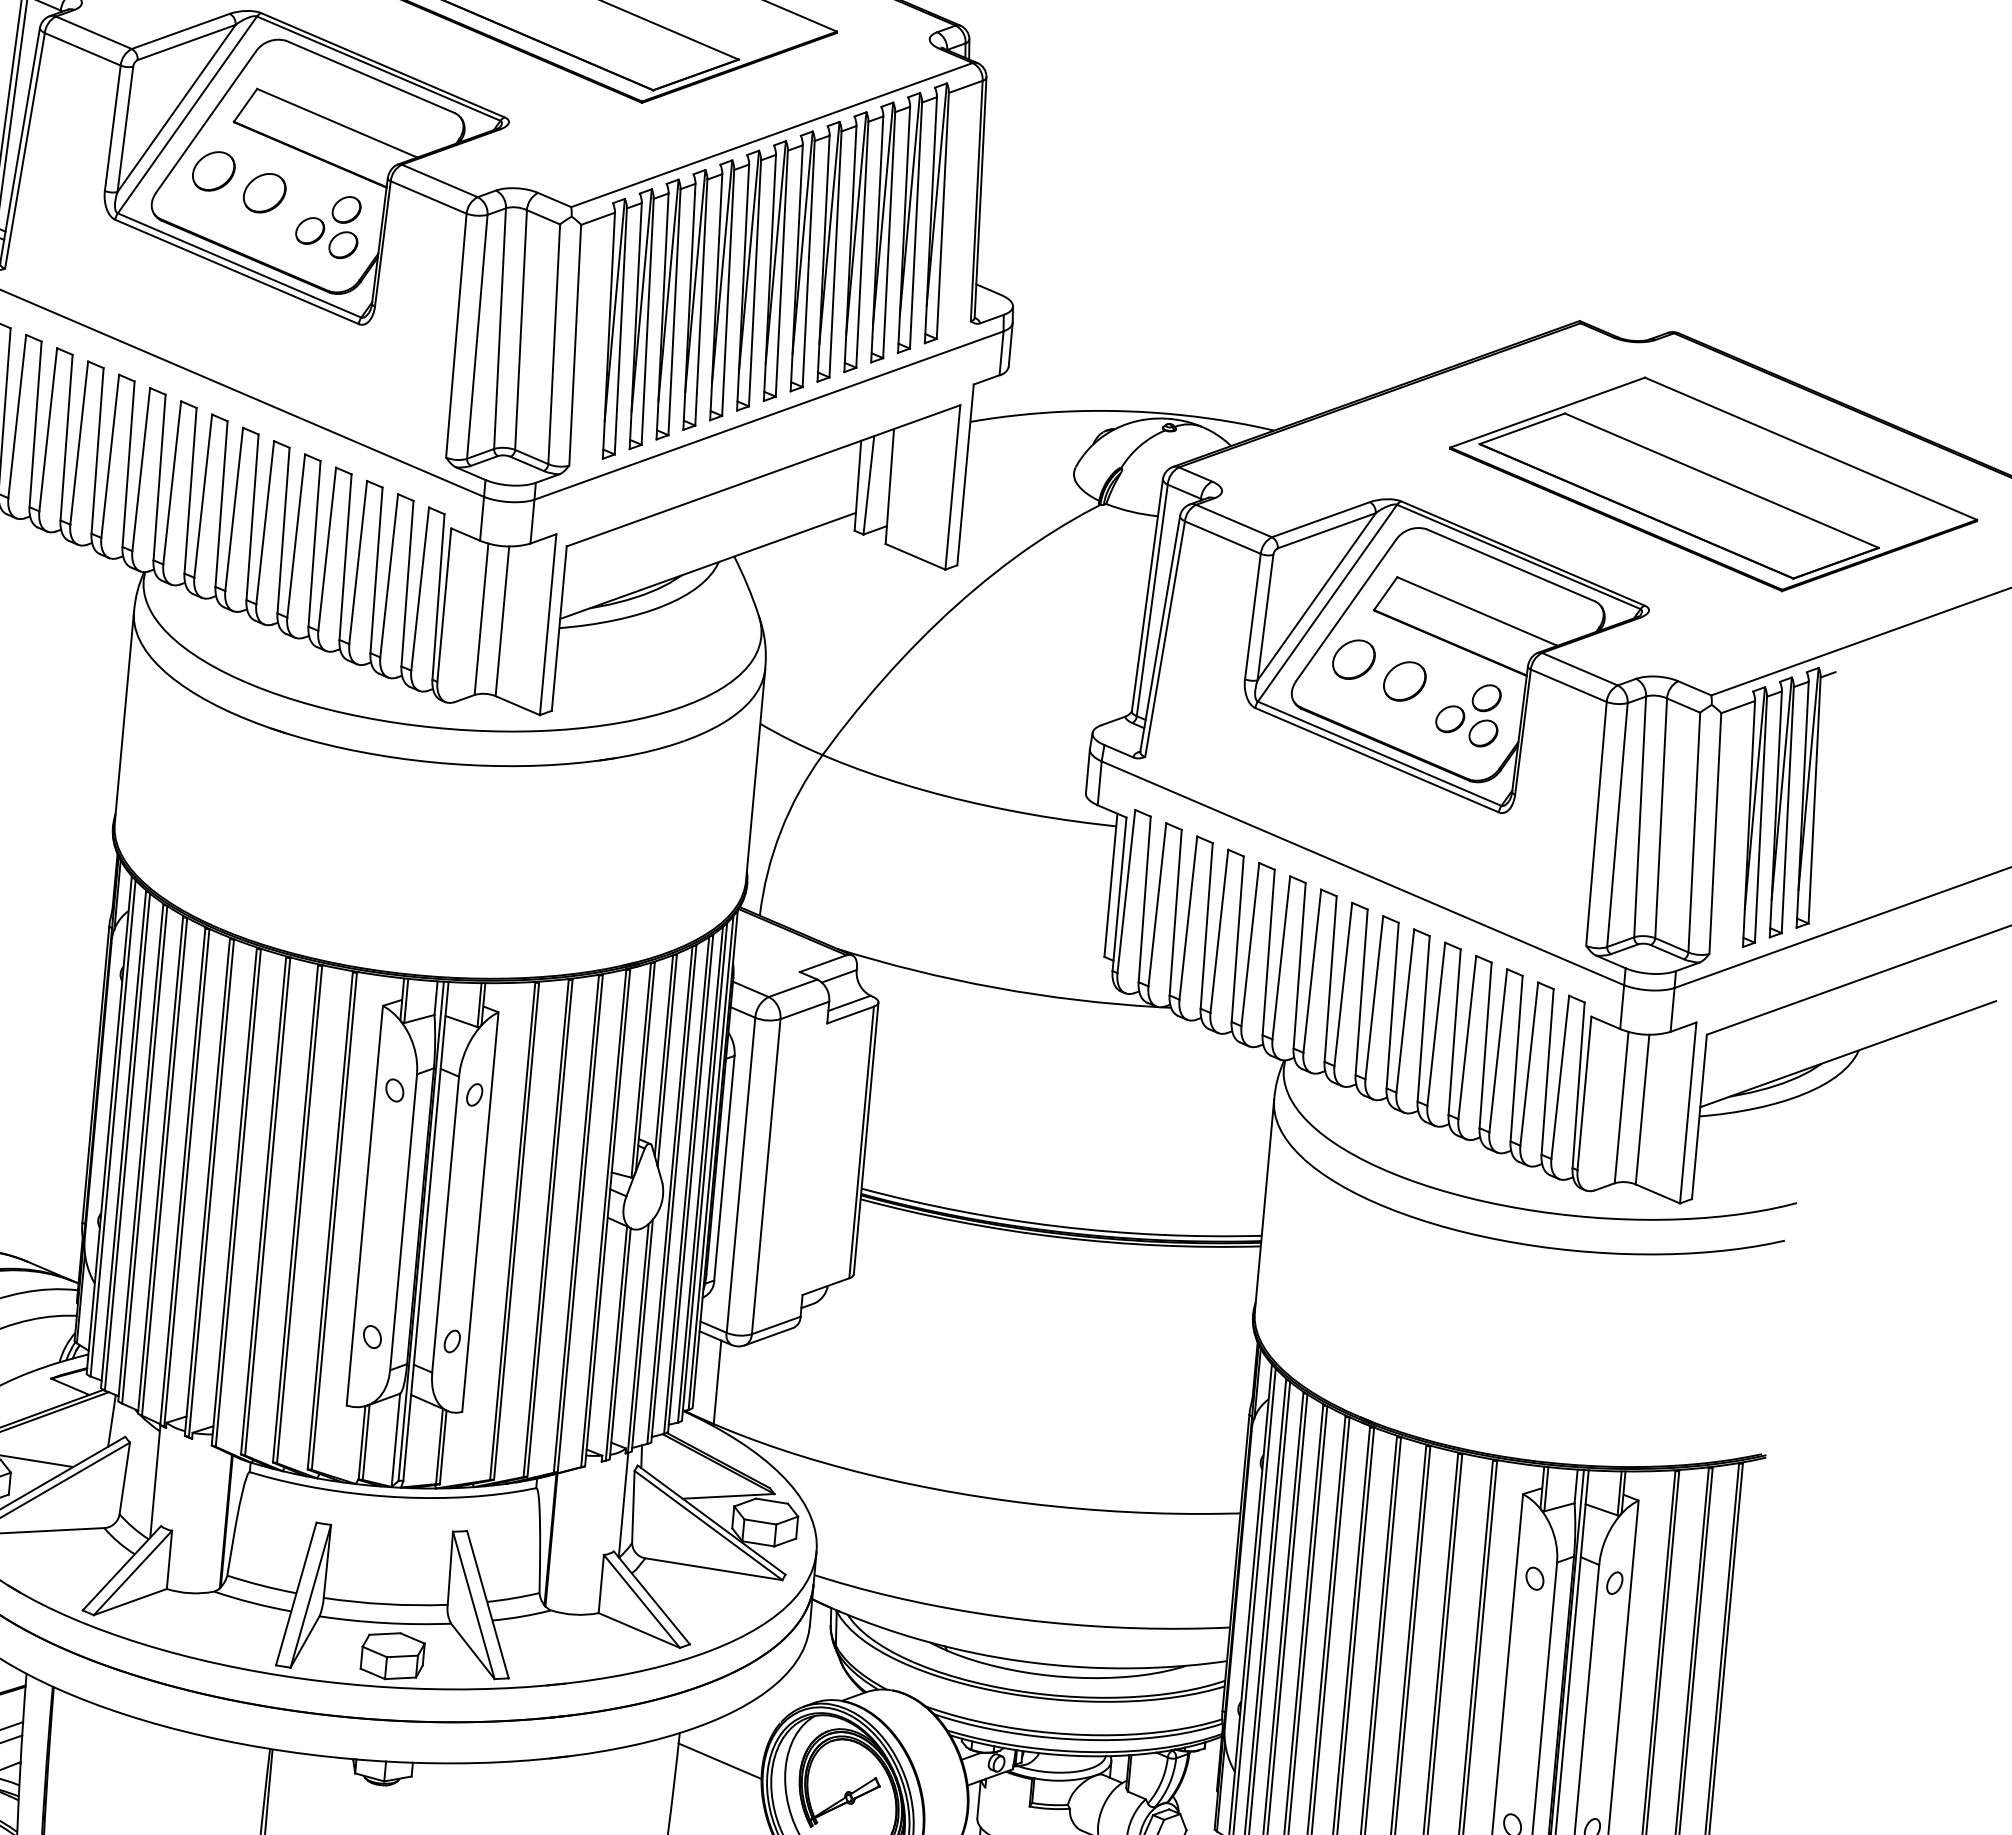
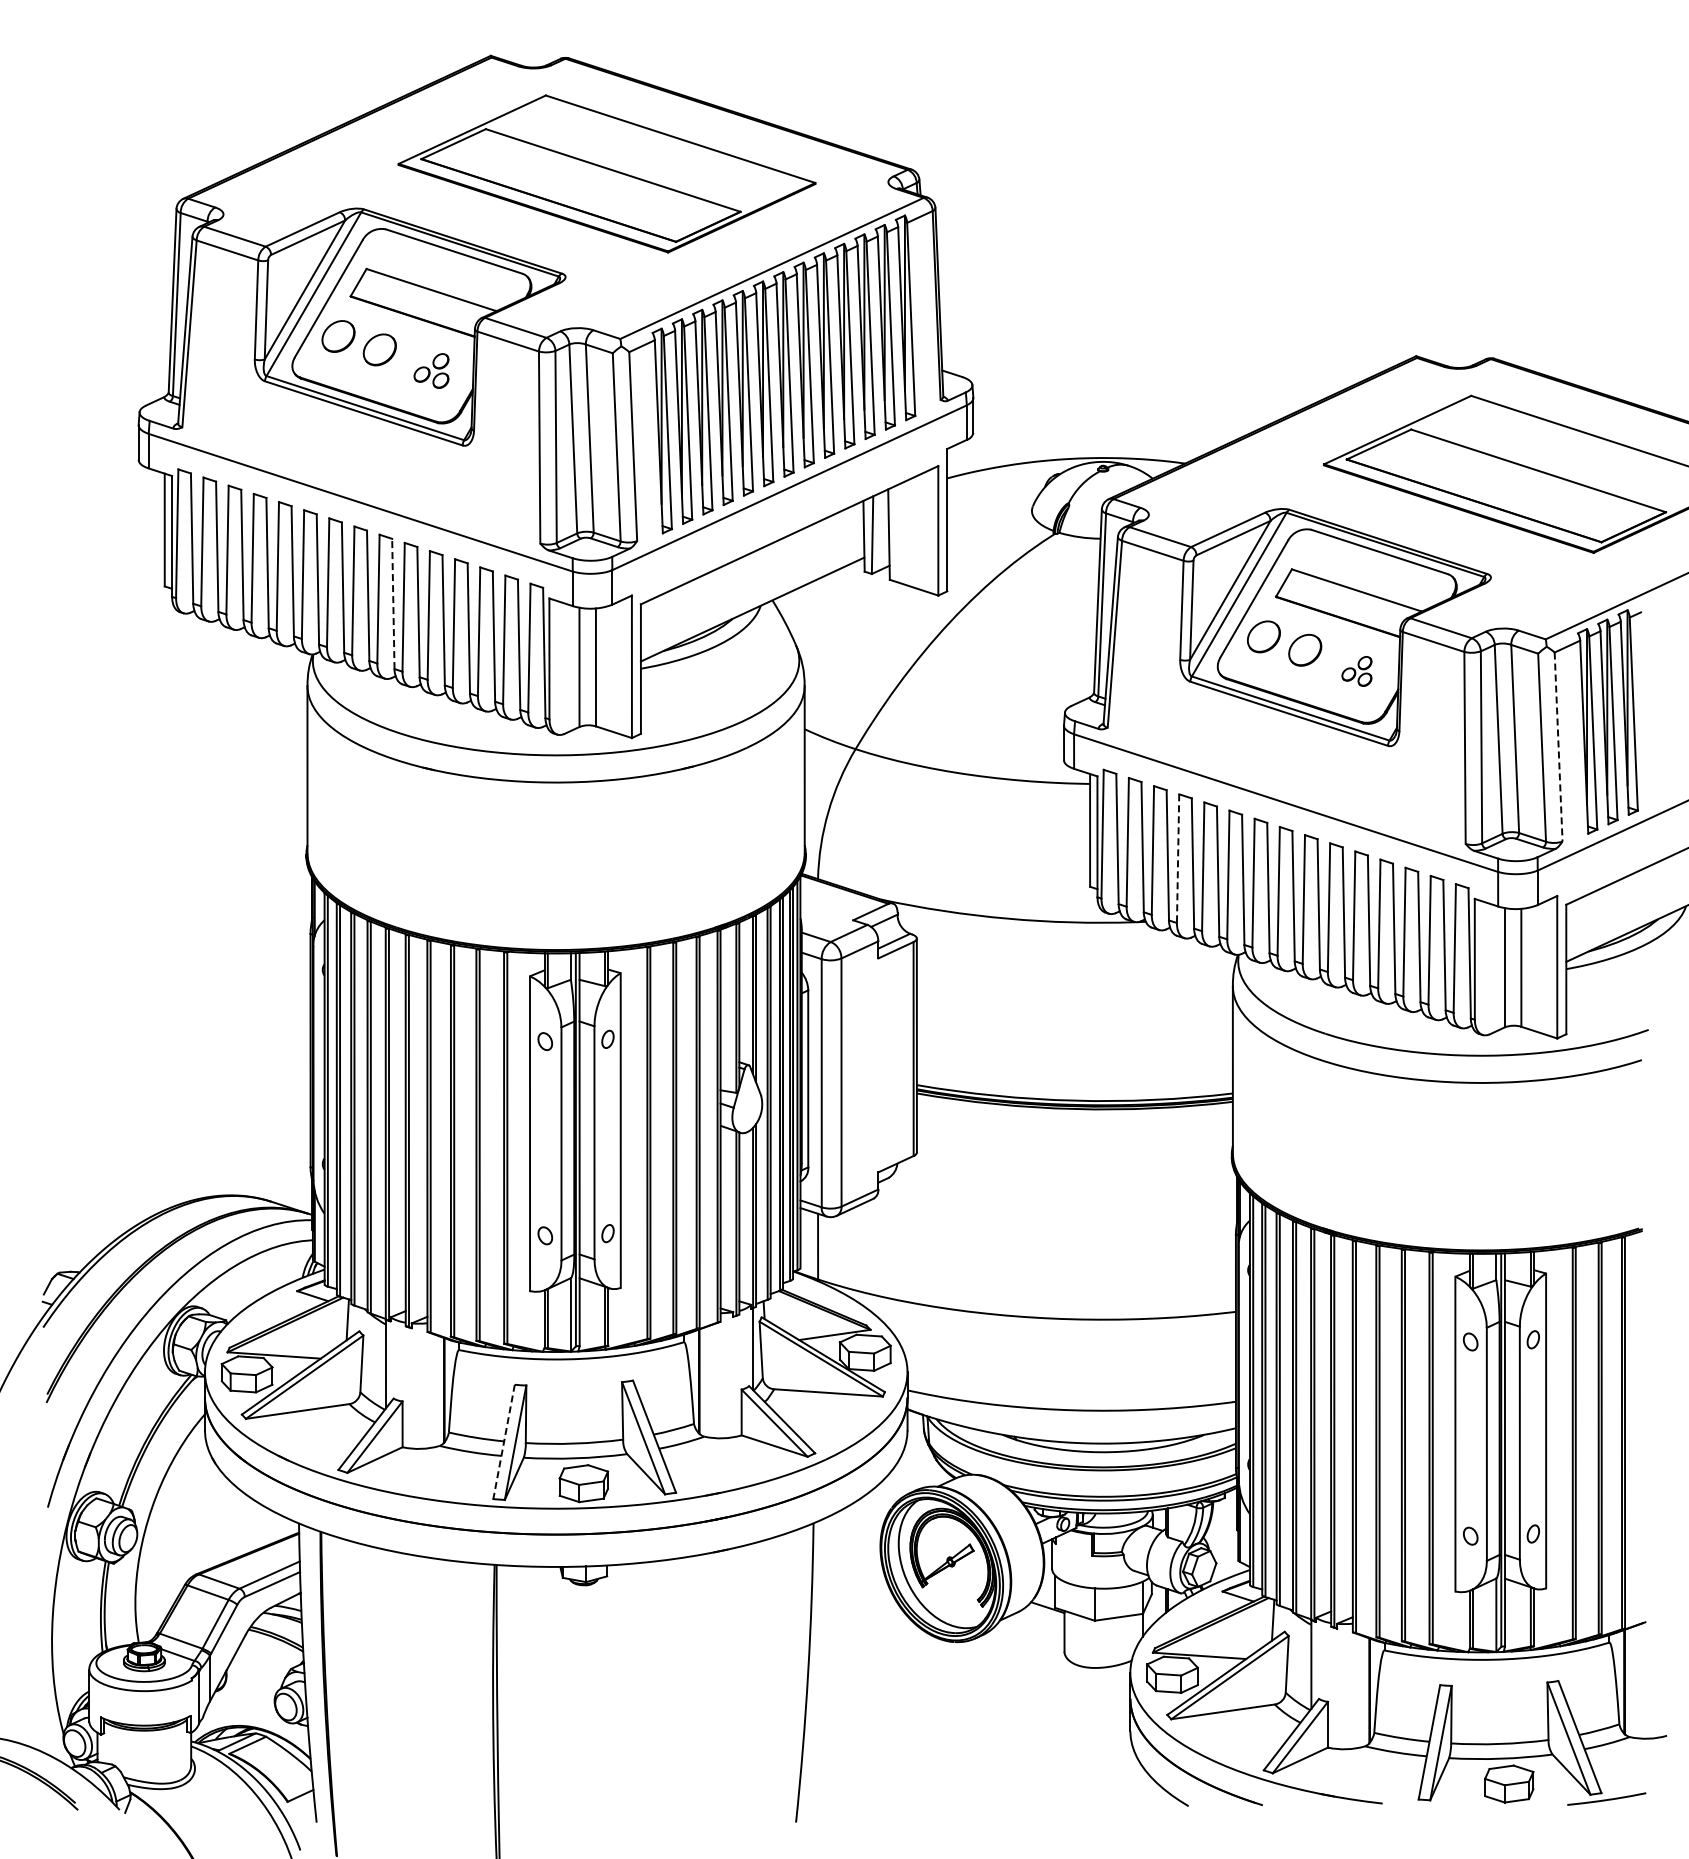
part: (327, 225) -> (431, 370), size x0.7
line: (252, 516) -> (393, 603), solid -> dashed
part: (1467, 714) -> (1356, 671), size x0.6
line: (1715, 832) -> (1558, 746), solid -> dashed
line: (1219, 932) -> (1178, 859), solid -> dashed
line: (295, 1594) -> (503, 1442), solid -> dashed
line: (719, 1761) -> (846, 1542), removed

